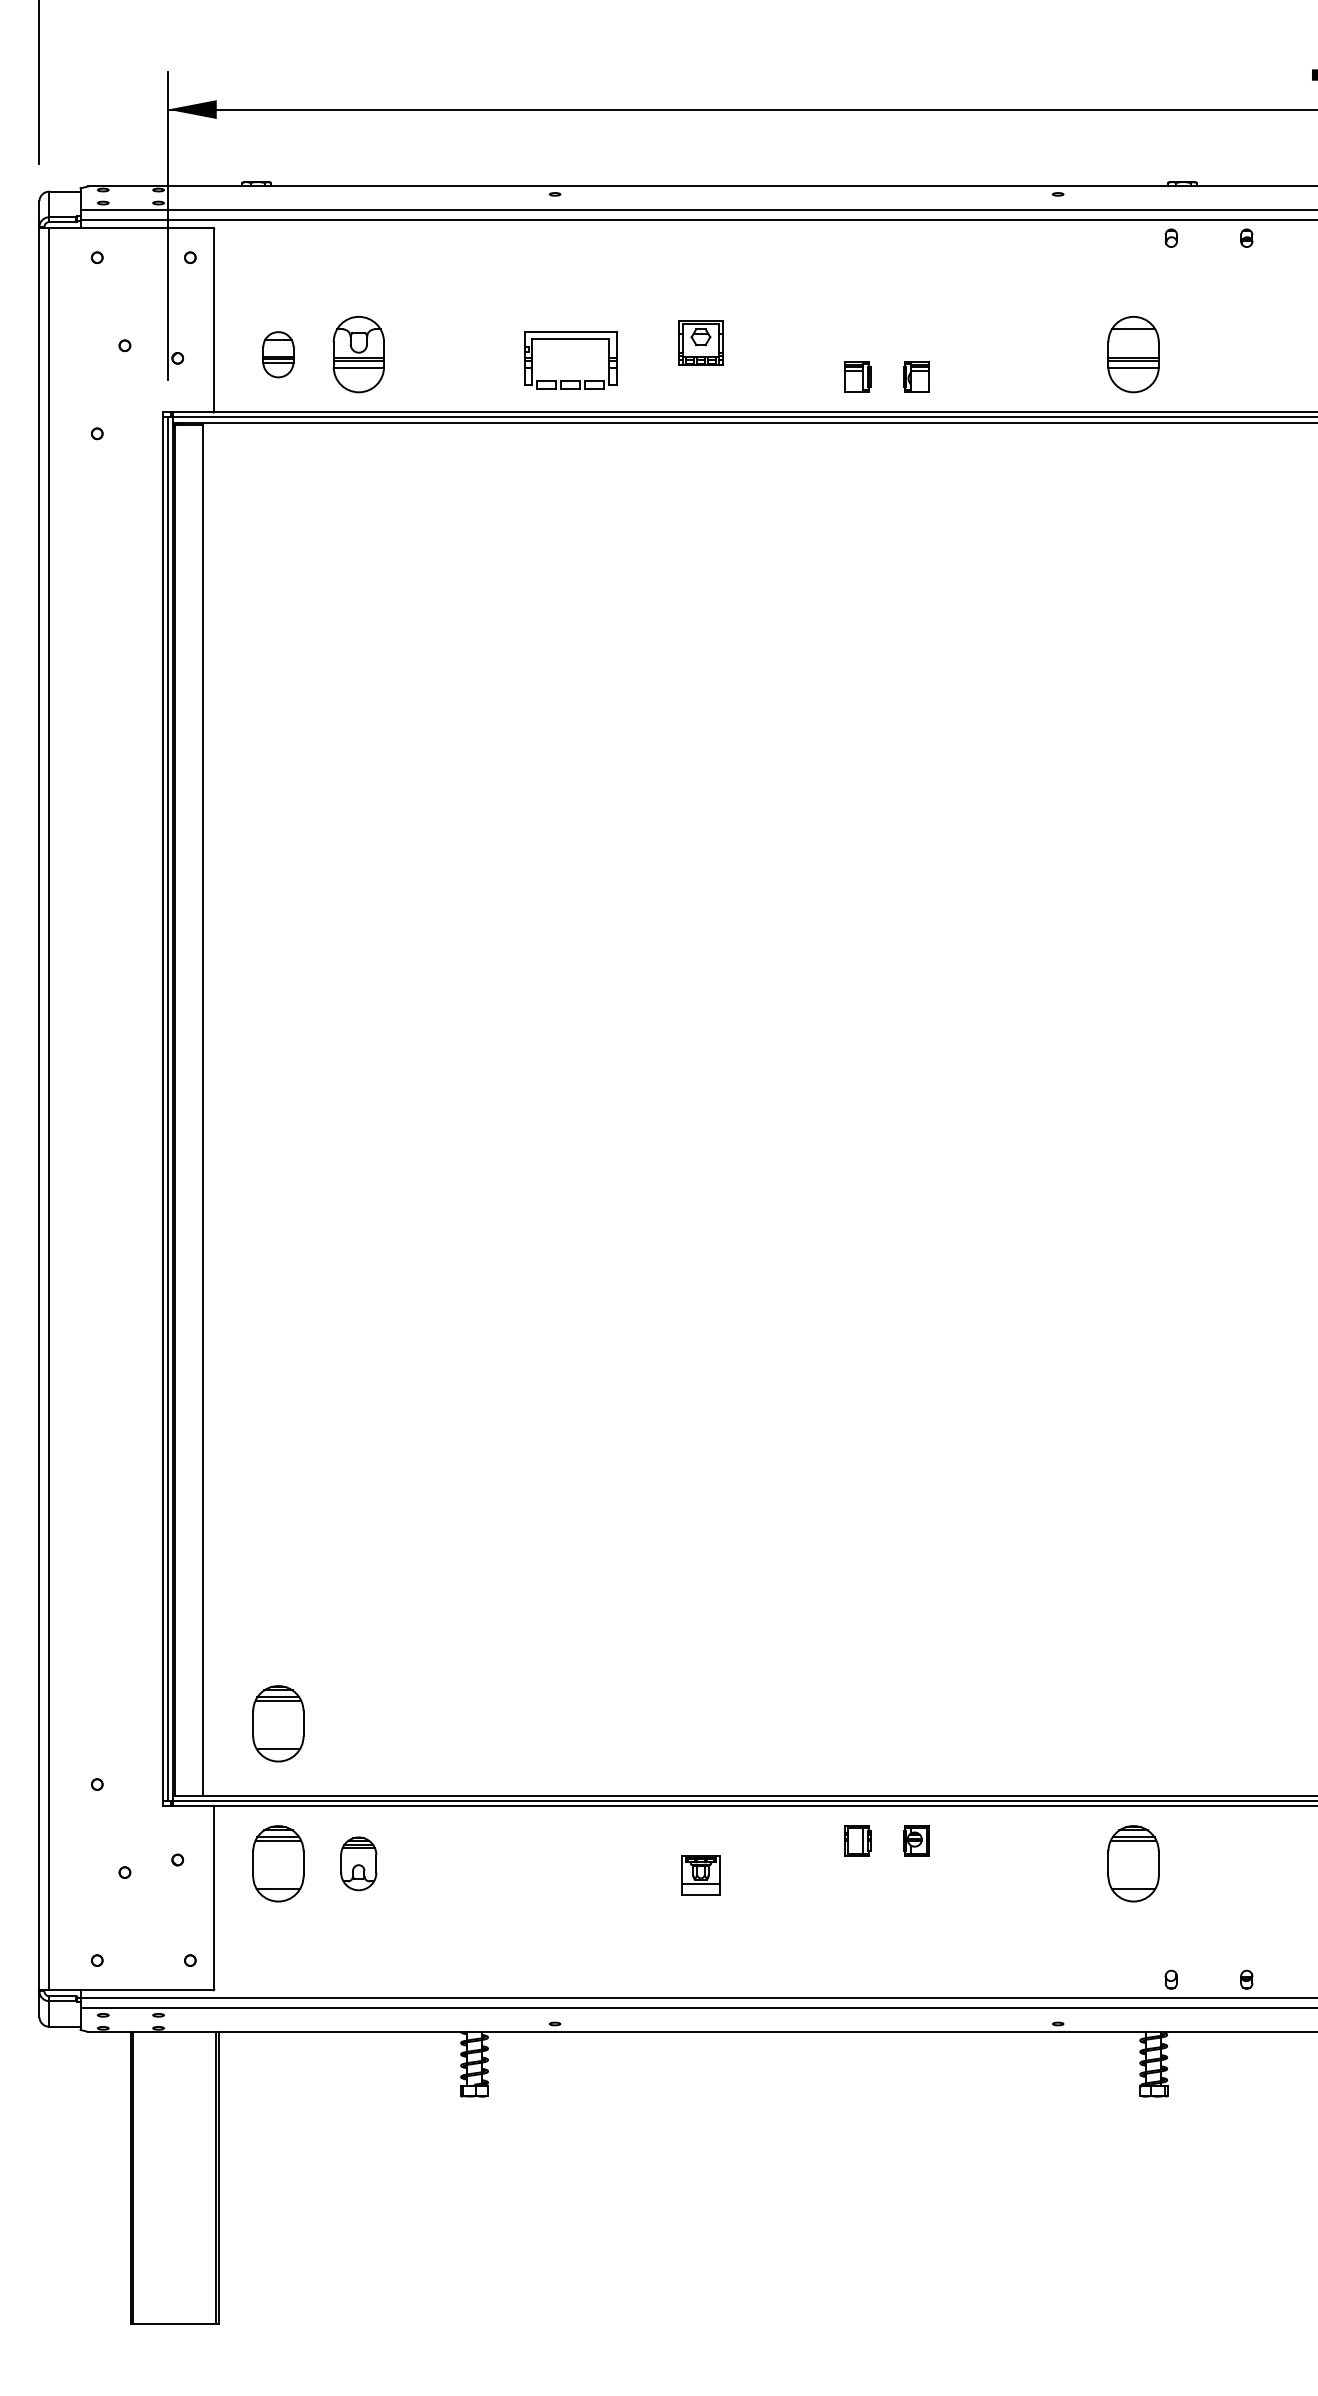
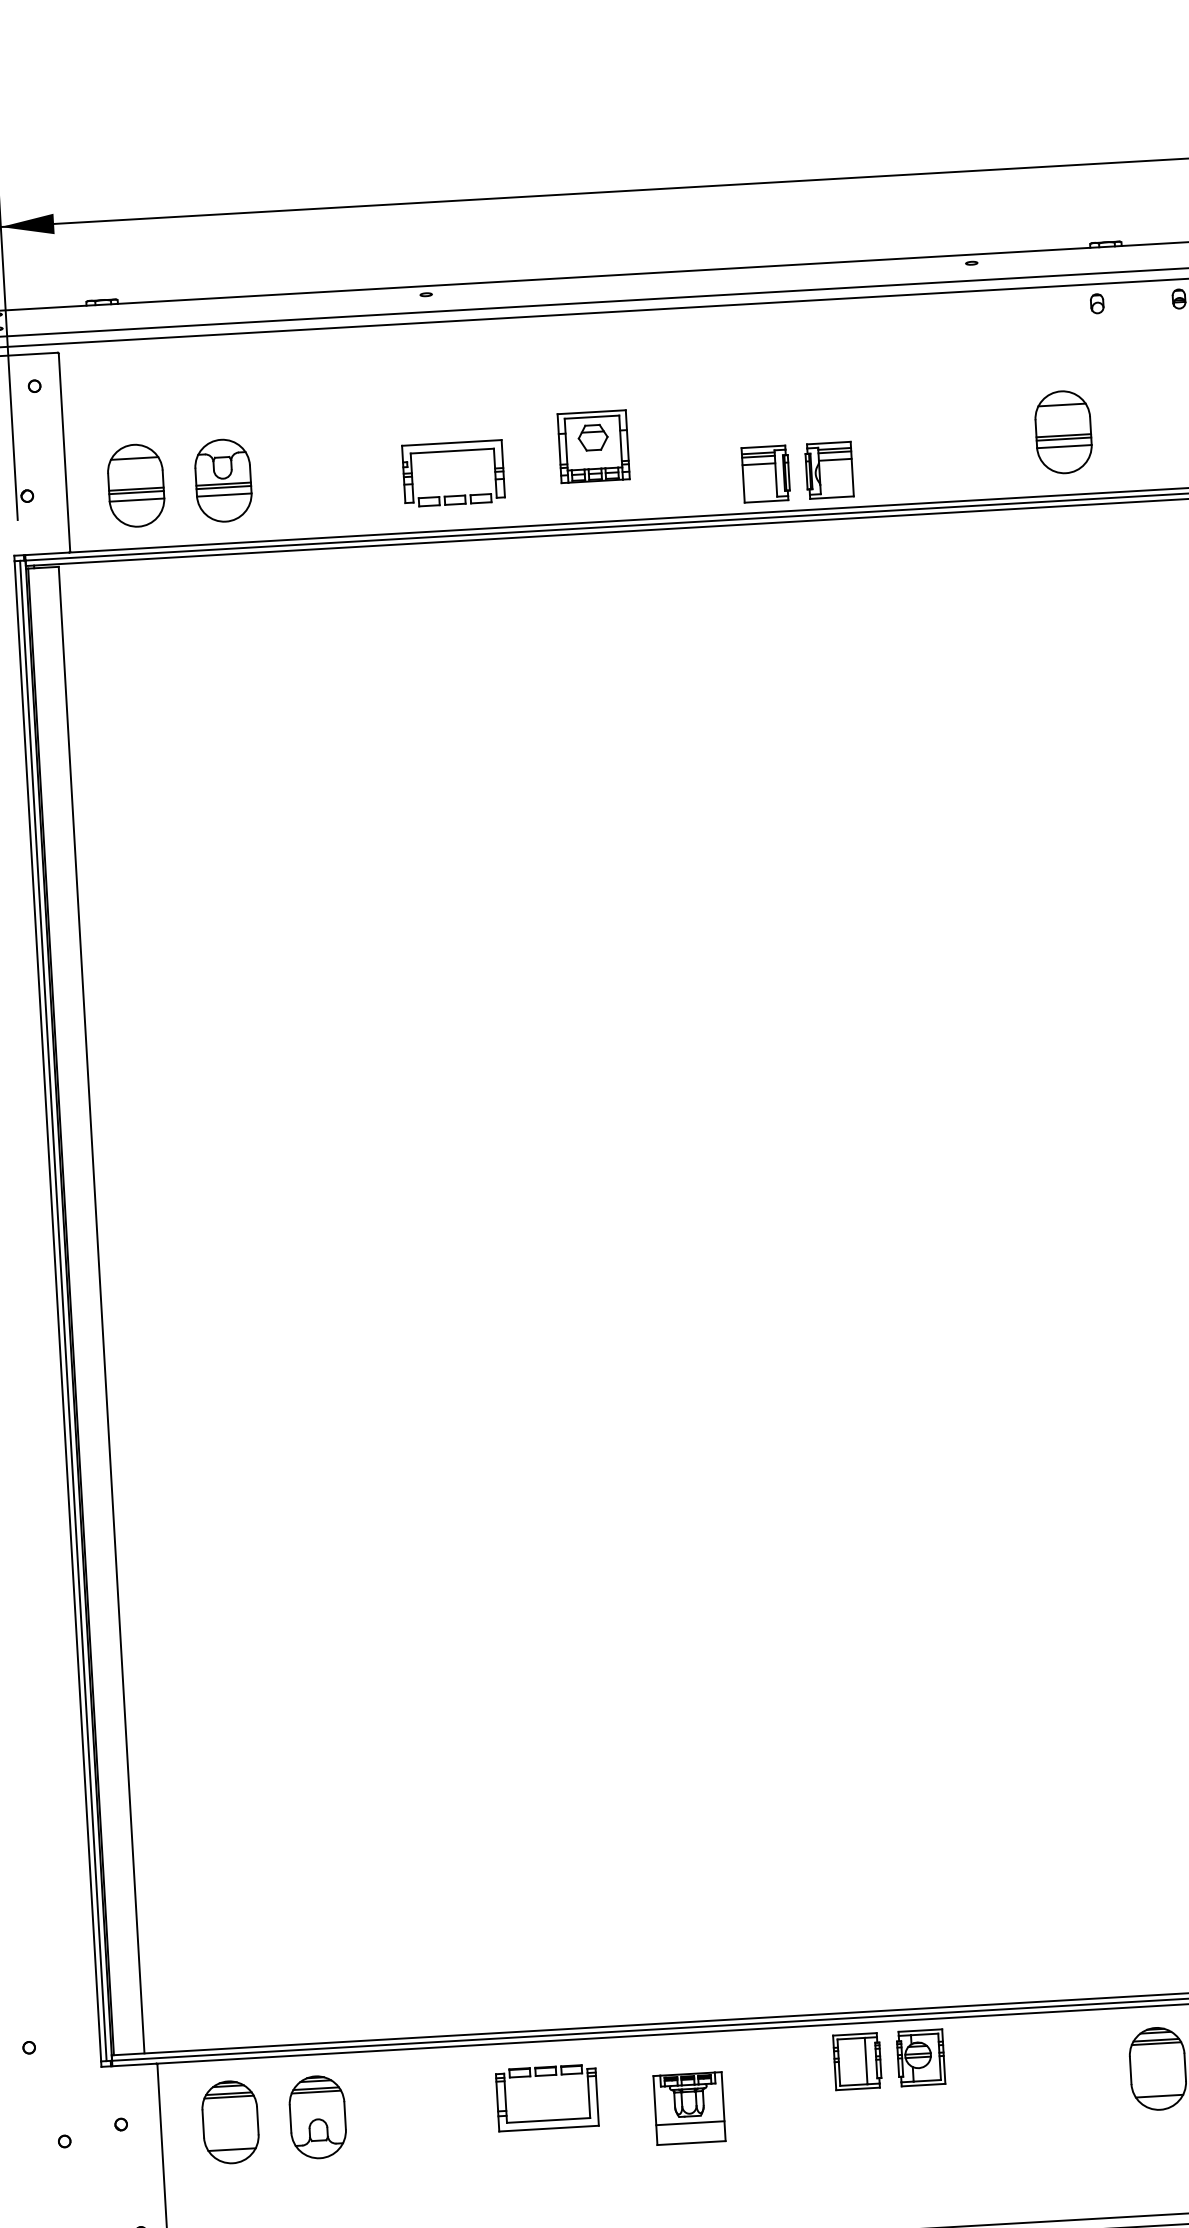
part: (700, 342) -> (593, 446), size x1.43
part: (278, 354) -> (136, 485), size x1.67
part: (857, 376) -> (765, 473), size x1.67
part: (915, 376) -> (828, 469), size x1.67
part: (278, 1723) -> (221, 1970), removed
part: (570, 1837) -> (545, 2075), added
part: (857, 1840) -> (857, 2060), size x1.67
part: (915, 1840) -> (919, 2057), size x1.67
part: (358, 1863) -> (317, 2117), size x1.43
part: (700, 1875) -> (689, 2108), size x1.67

